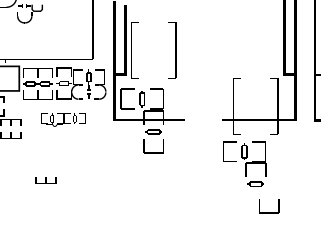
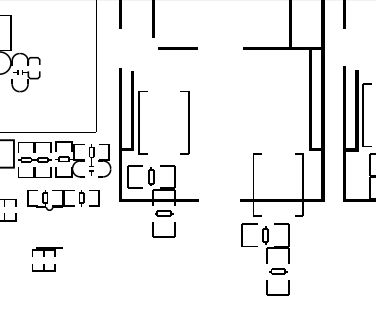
part: (63, 120) -> (63, 200), size x1.43
part: (49, 165) -> (47, 251), added
part: (268, 212) -> (277, 294), moved

